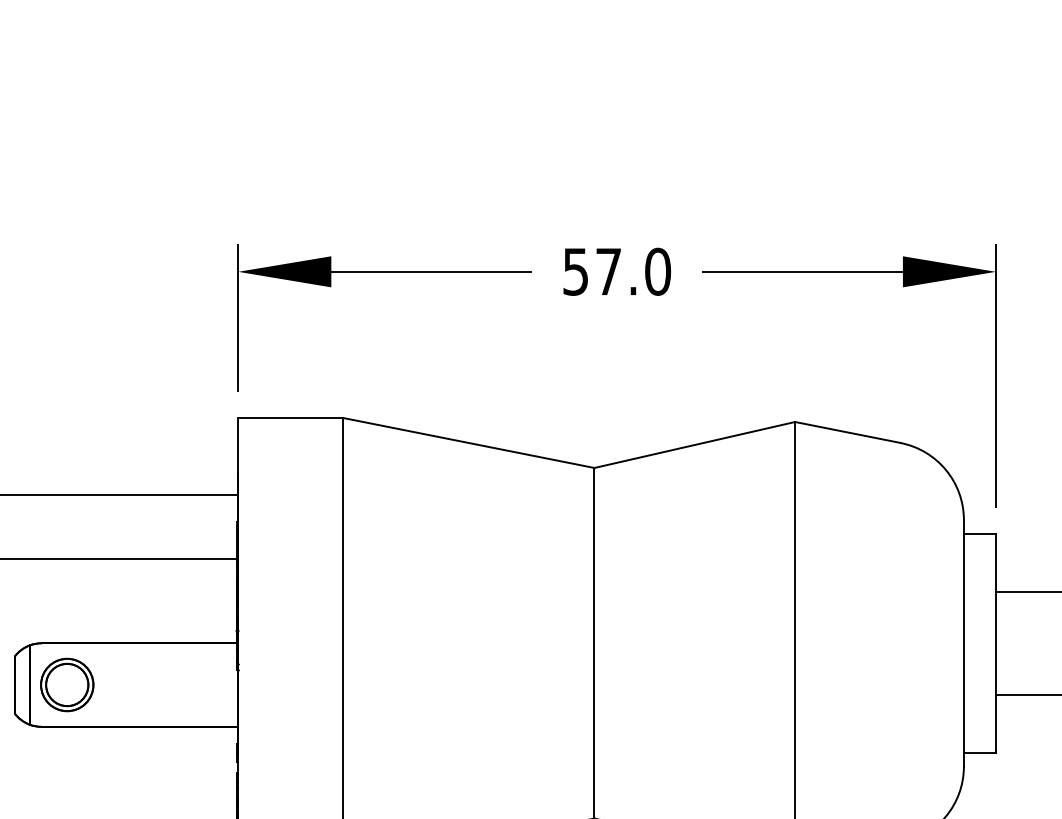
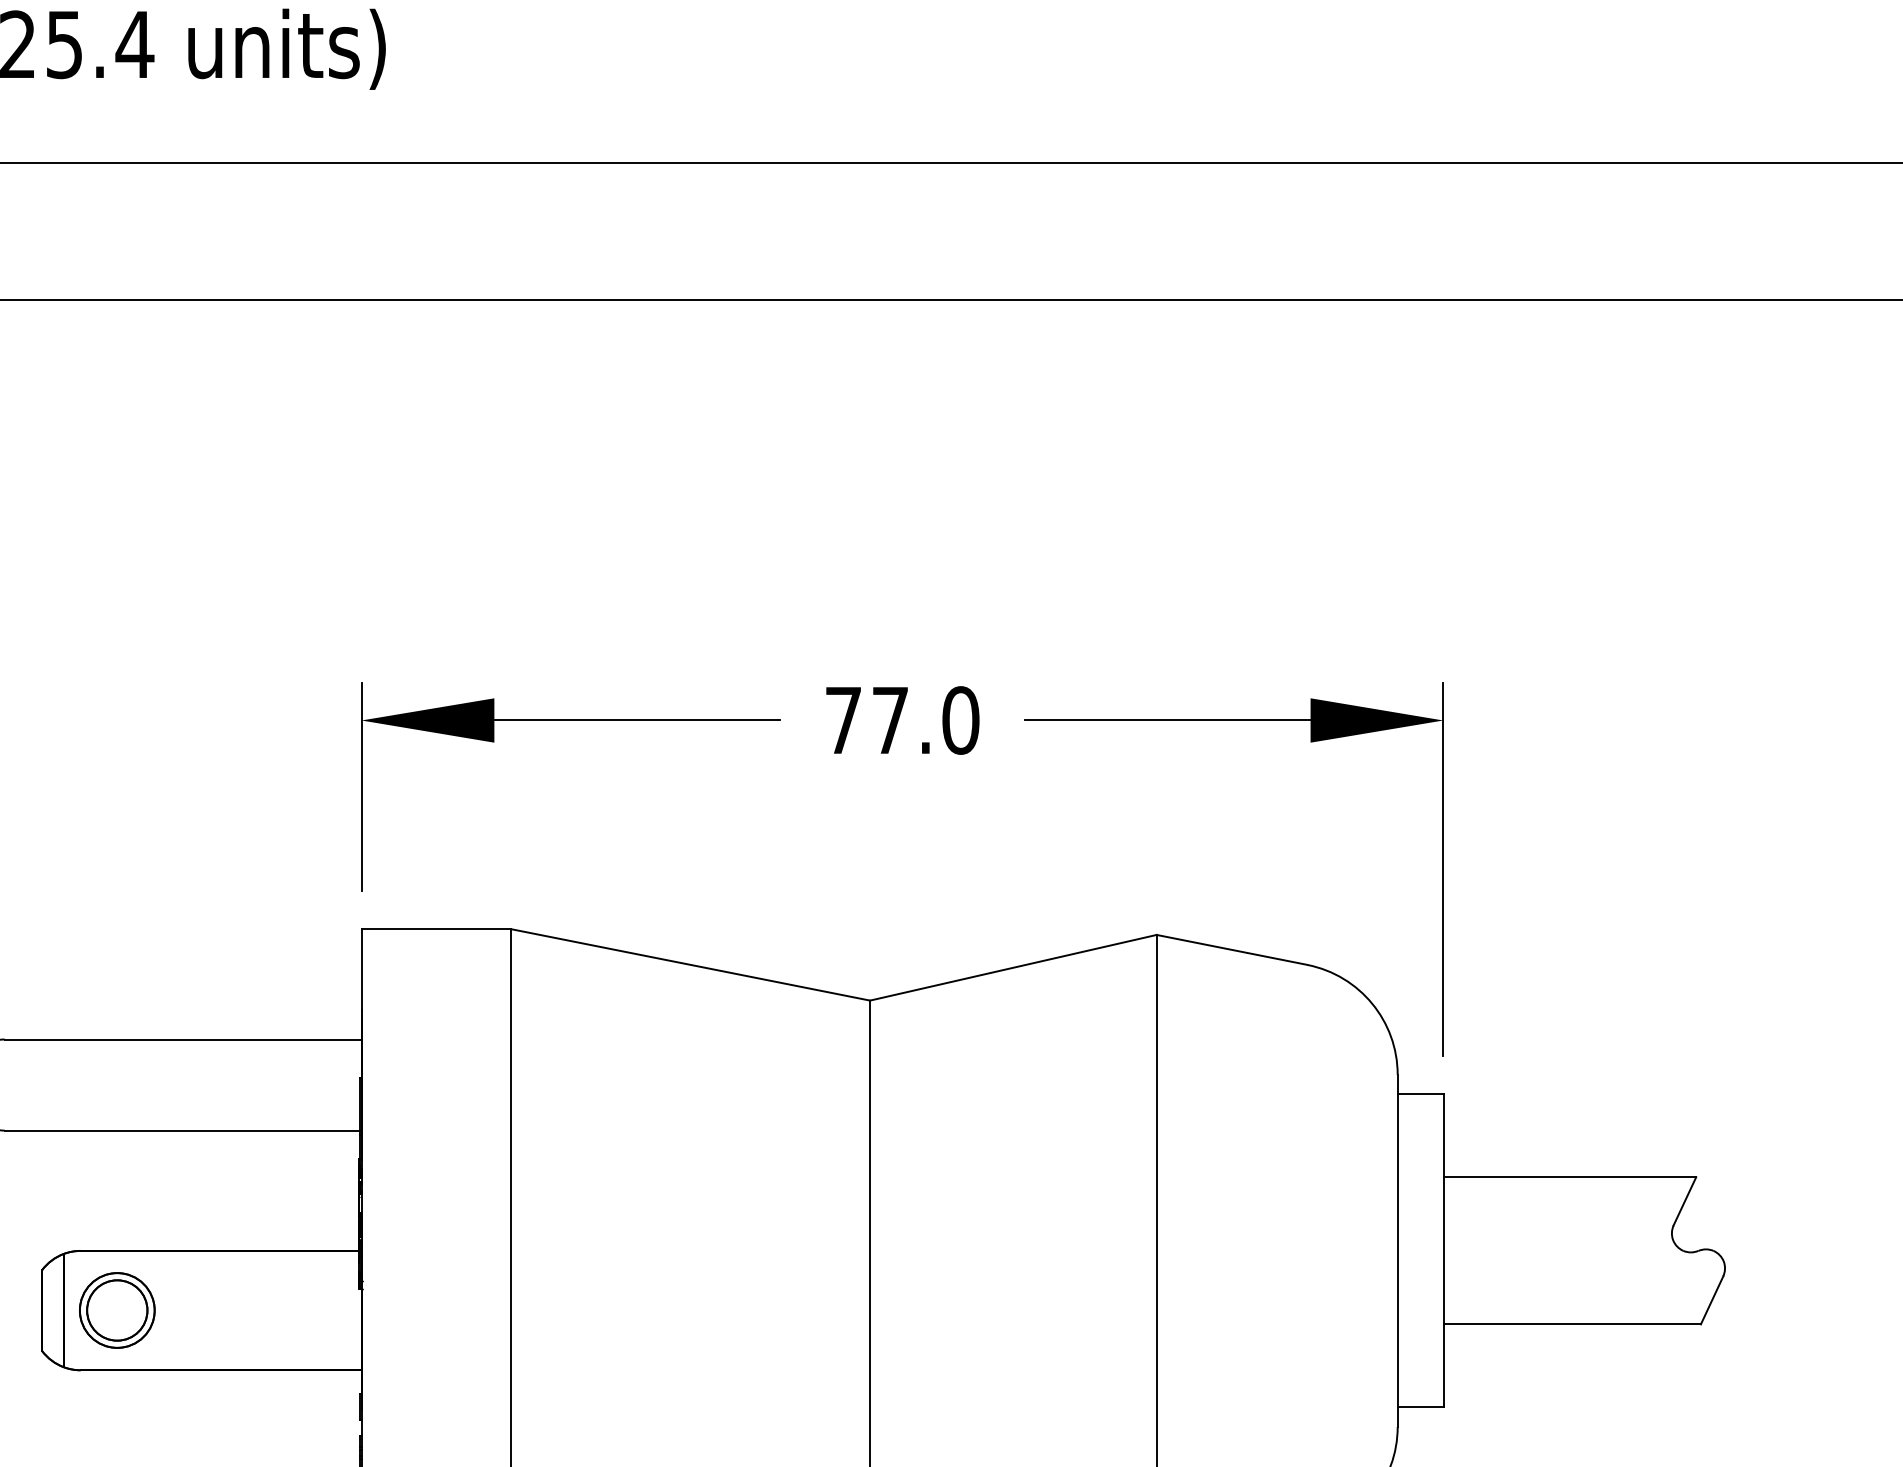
text: (575, 271) -> (843, 720), 57.0 -> 77.0

